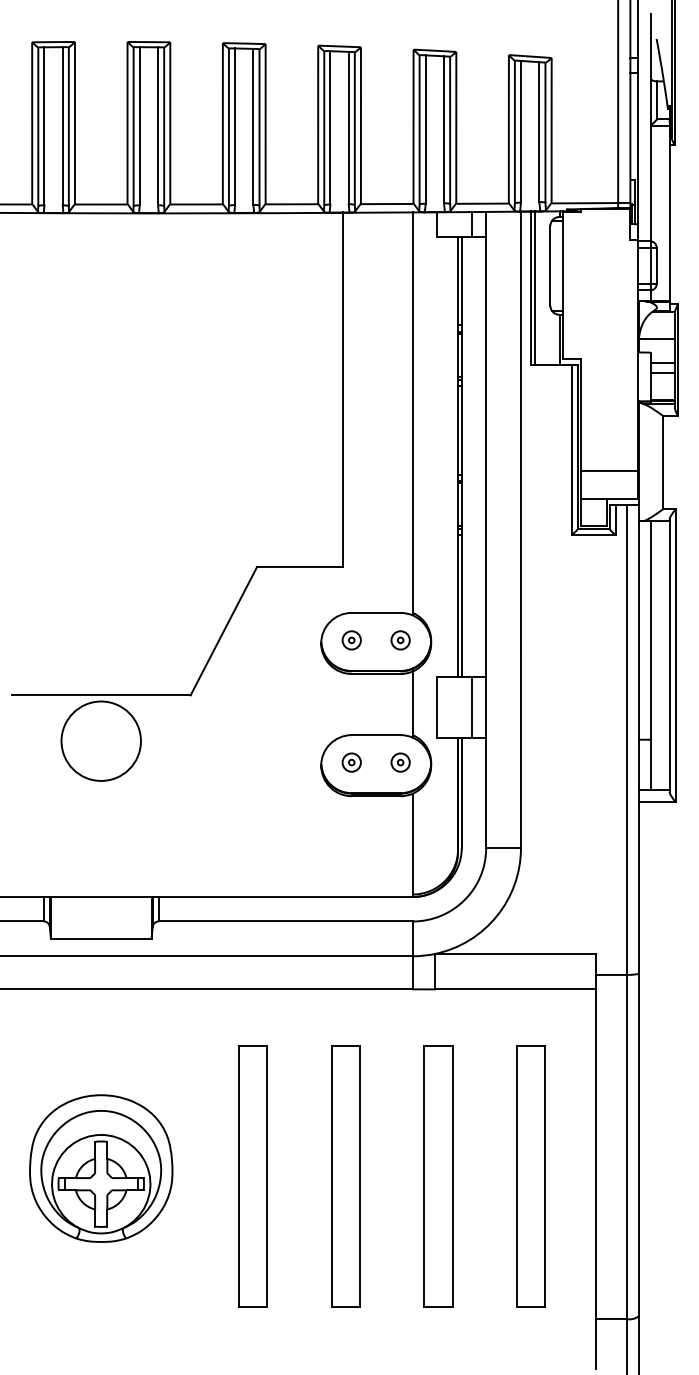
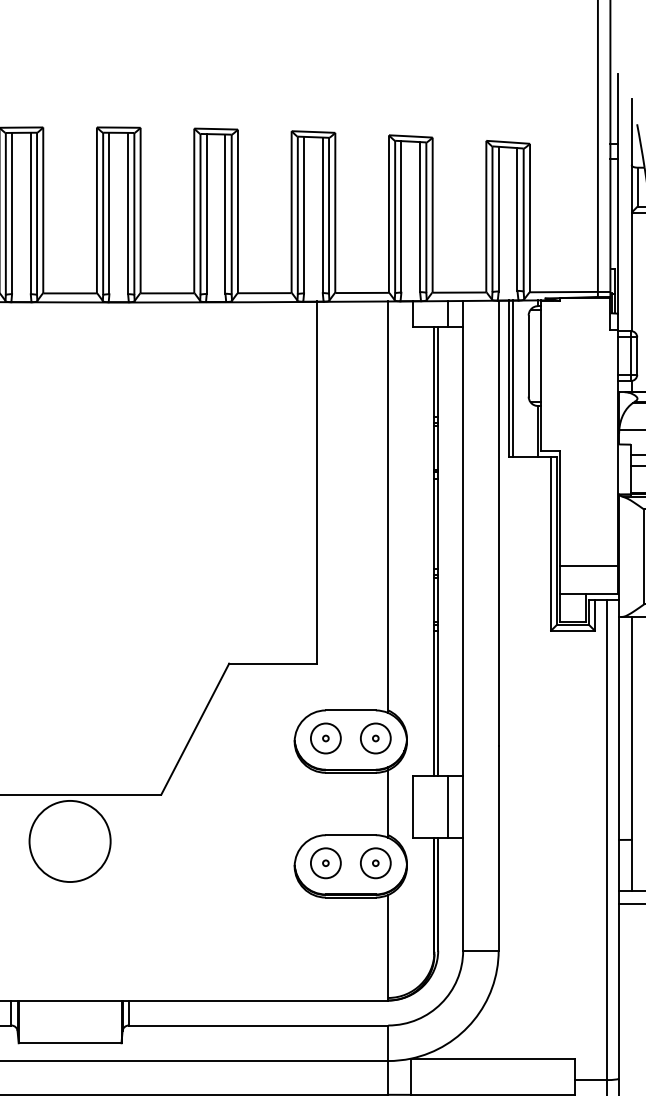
circle: (351, 640) -> (325, 738), size x1.6
circle: (400, 640) -> (375, 738), size x1.6
circle: (351, 762) -> (325, 863), size x1.6
circle: (400, 762) -> (375, 863), size x1.6

